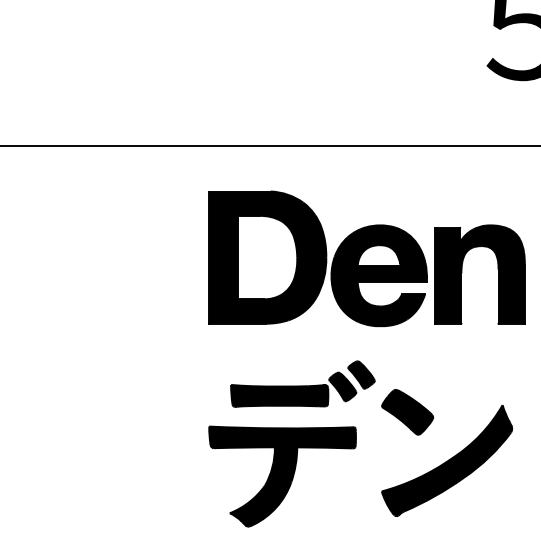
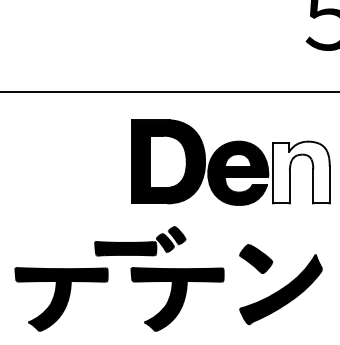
fill: (479, 274) -> (301, 172), removed
part: (303, 384) -> (140, 241), moved
part: (97, 476) -> (61, 299), added

